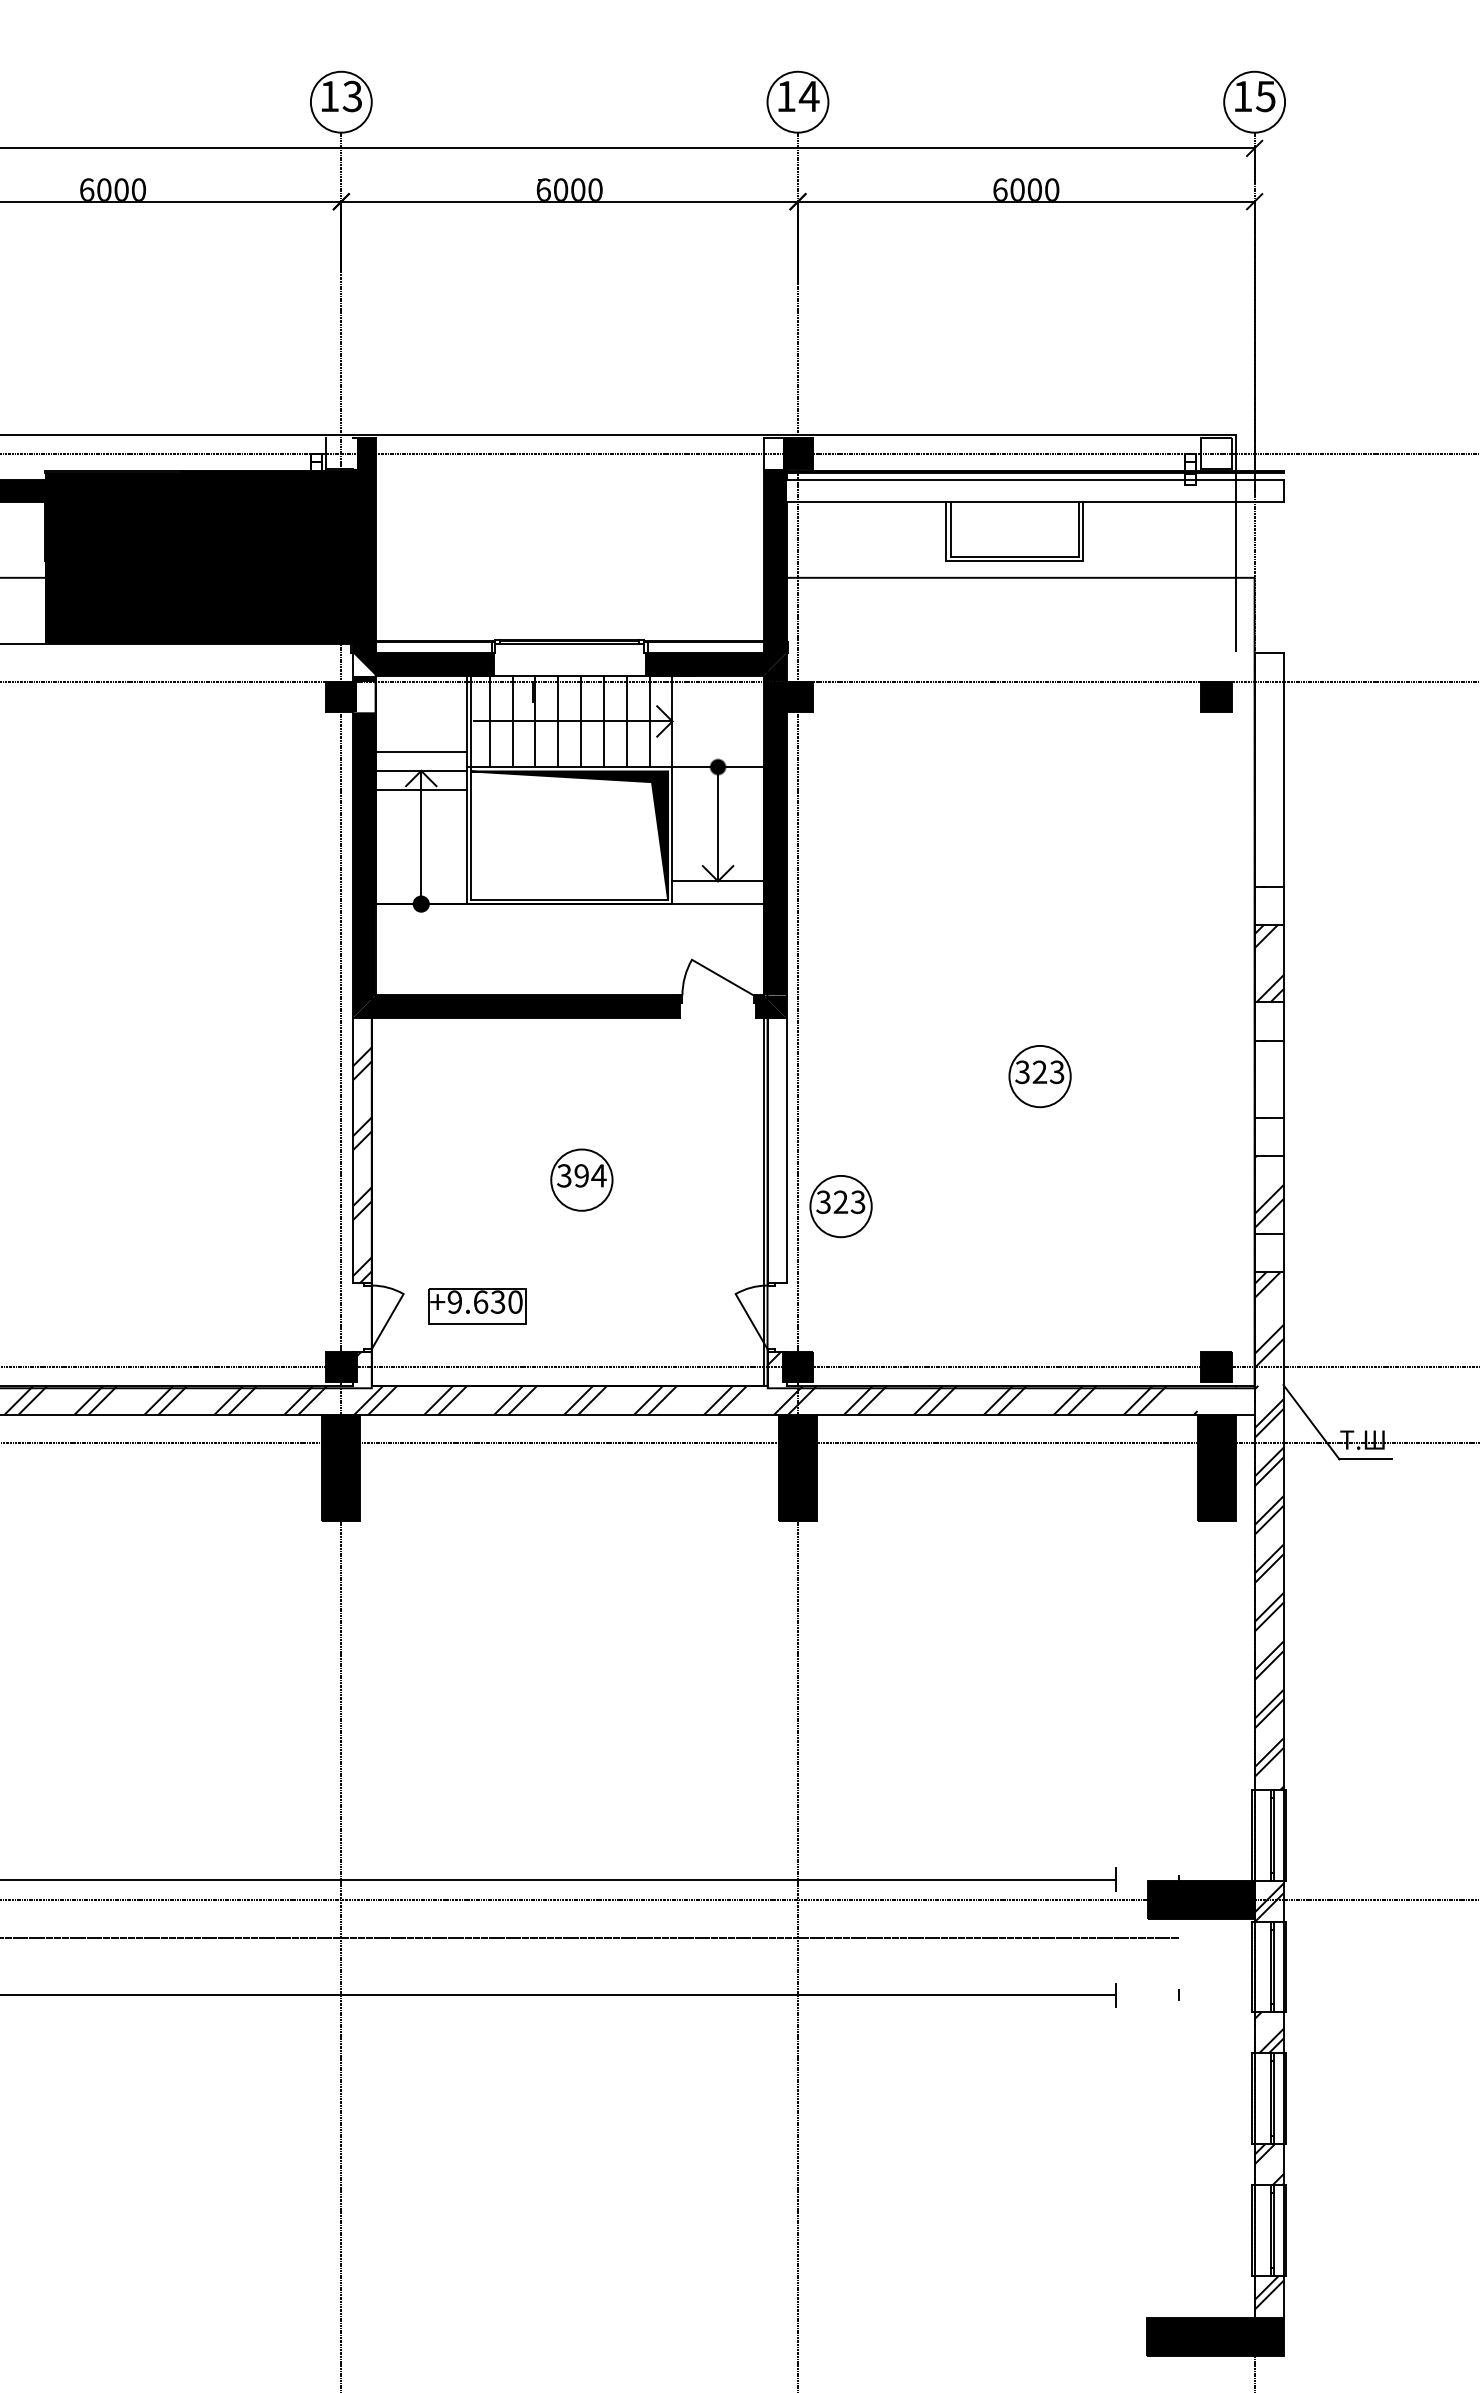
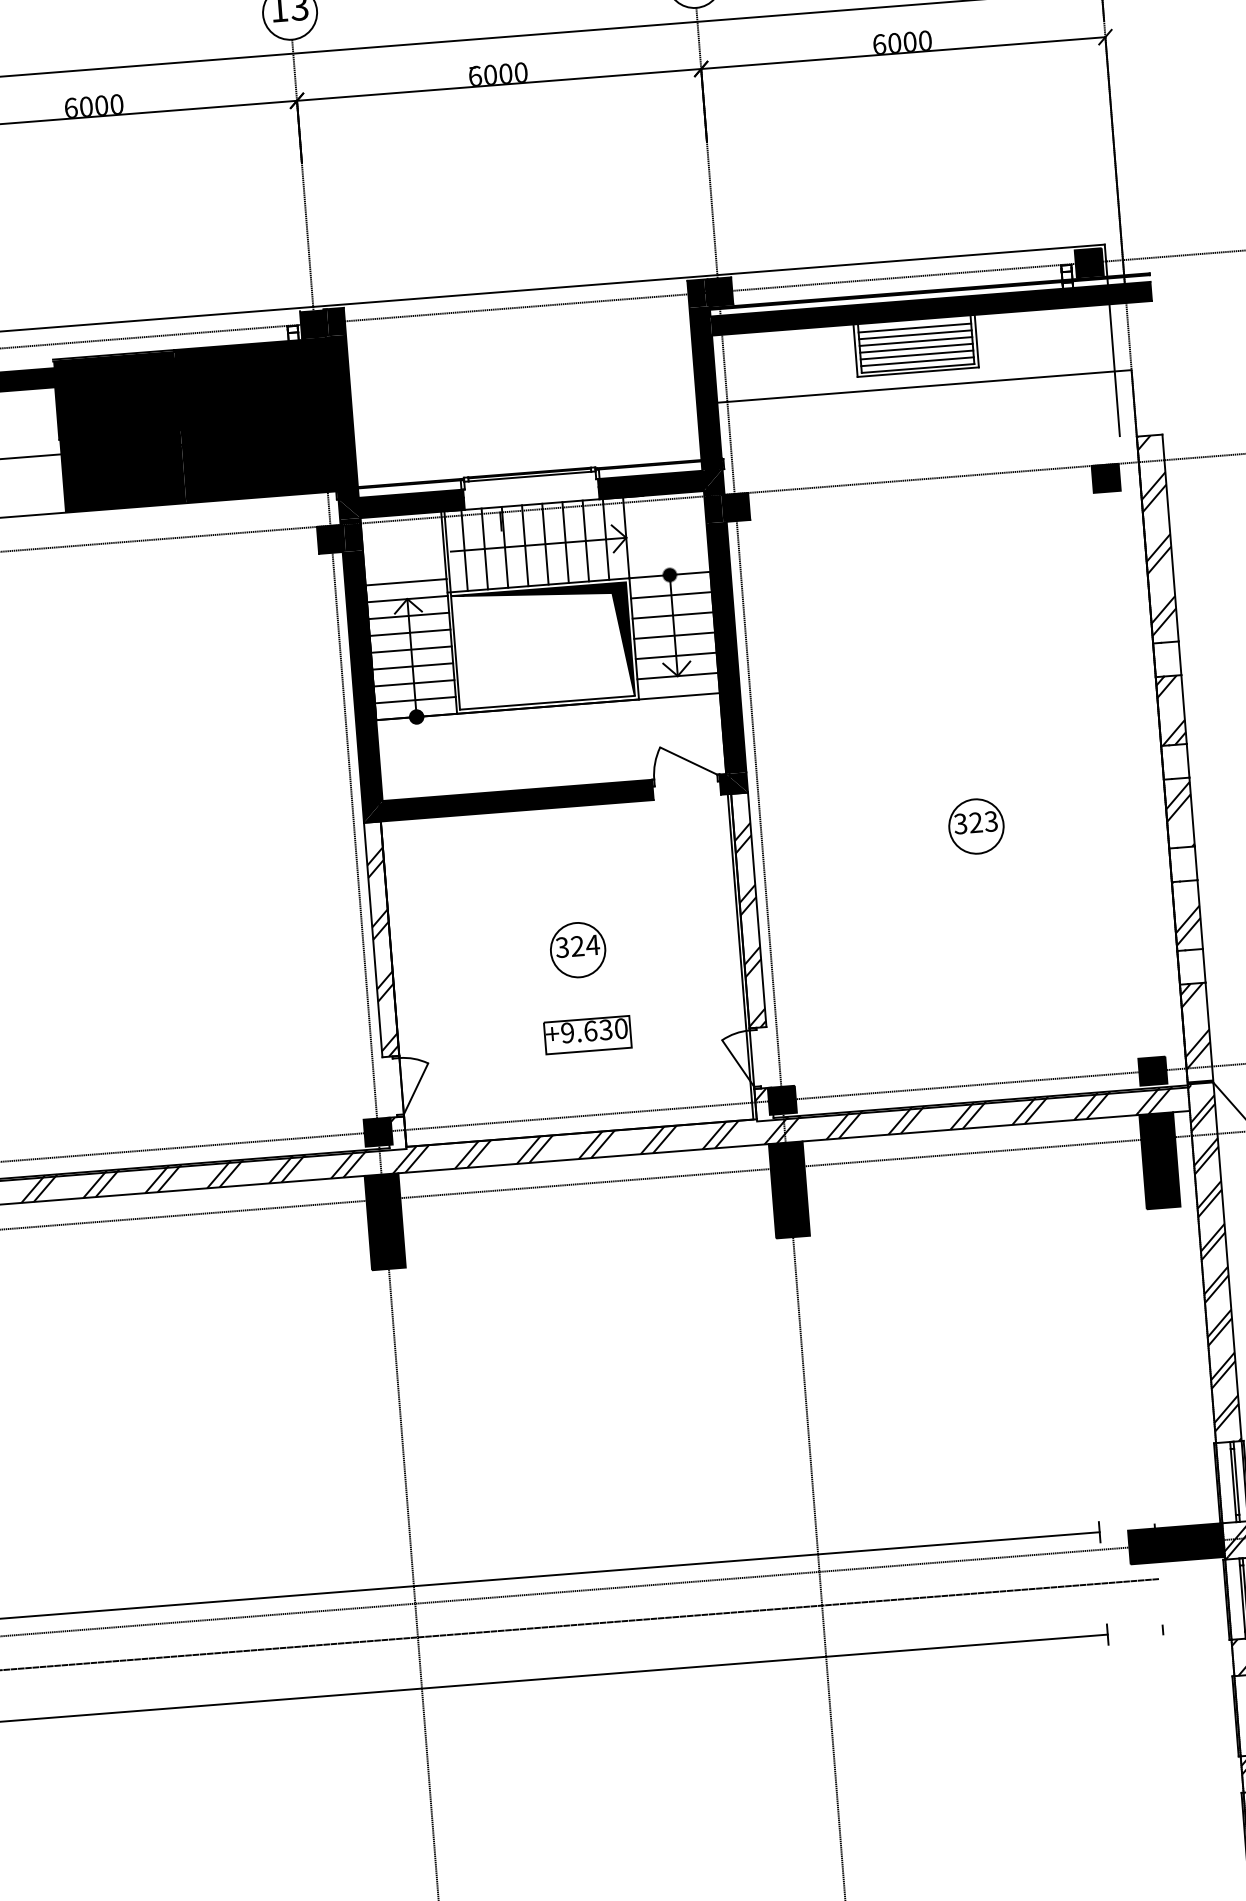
fill: (341, 453) -> (314, 323), added
fill: (772, 453) -> (696, 293), added
fill: (1216, 453) -> (1089, 262), added
fill: (1034, 490) -> (930, 308), added
line: (1014, 511) -> (914, 328), added
line: (1014, 519) -> (914, 335), added
line: (1014, 526) -> (915, 341), added
line: (1014, 534) -> (916, 348), added
line: (1014, 541) -> (916, 354), added
line: (1014, 549) -> (917, 361), added
fill: (363, 663) -> (348, 508), added
fill: (365, 696) -> (352, 537), added
hatch: (1268, 765) -> (1156, 535), added
line: (717, 789) -> (670, 594), added
line: (420, 808) -> (409, 632), added
line: (717, 812) -> (672, 615), added
line: (420, 828) -> (410, 650), added
line: (717, 835) -> (674, 635), added
line: (420, 847) -> (412, 666), added
line: (717, 858) -> (675, 655), added
line: (420, 866) -> (413, 683), added
line: (420, 885) -> (414, 700), added
hatch: (1268, 1081) -> (1178, 814), added
hatch: (776, 1167) -> (749, 925), added
text: (581, 1175) -> (577, 946), 394 -> 324
part: (840, 1206) -> (808, 955), removed
part: (477, 1306) -> (588, 1035), moved
fill: (1268, 1383) -> (1200, 1082), added
hatch: (1216, 1399) -> (1155, 1100), added

